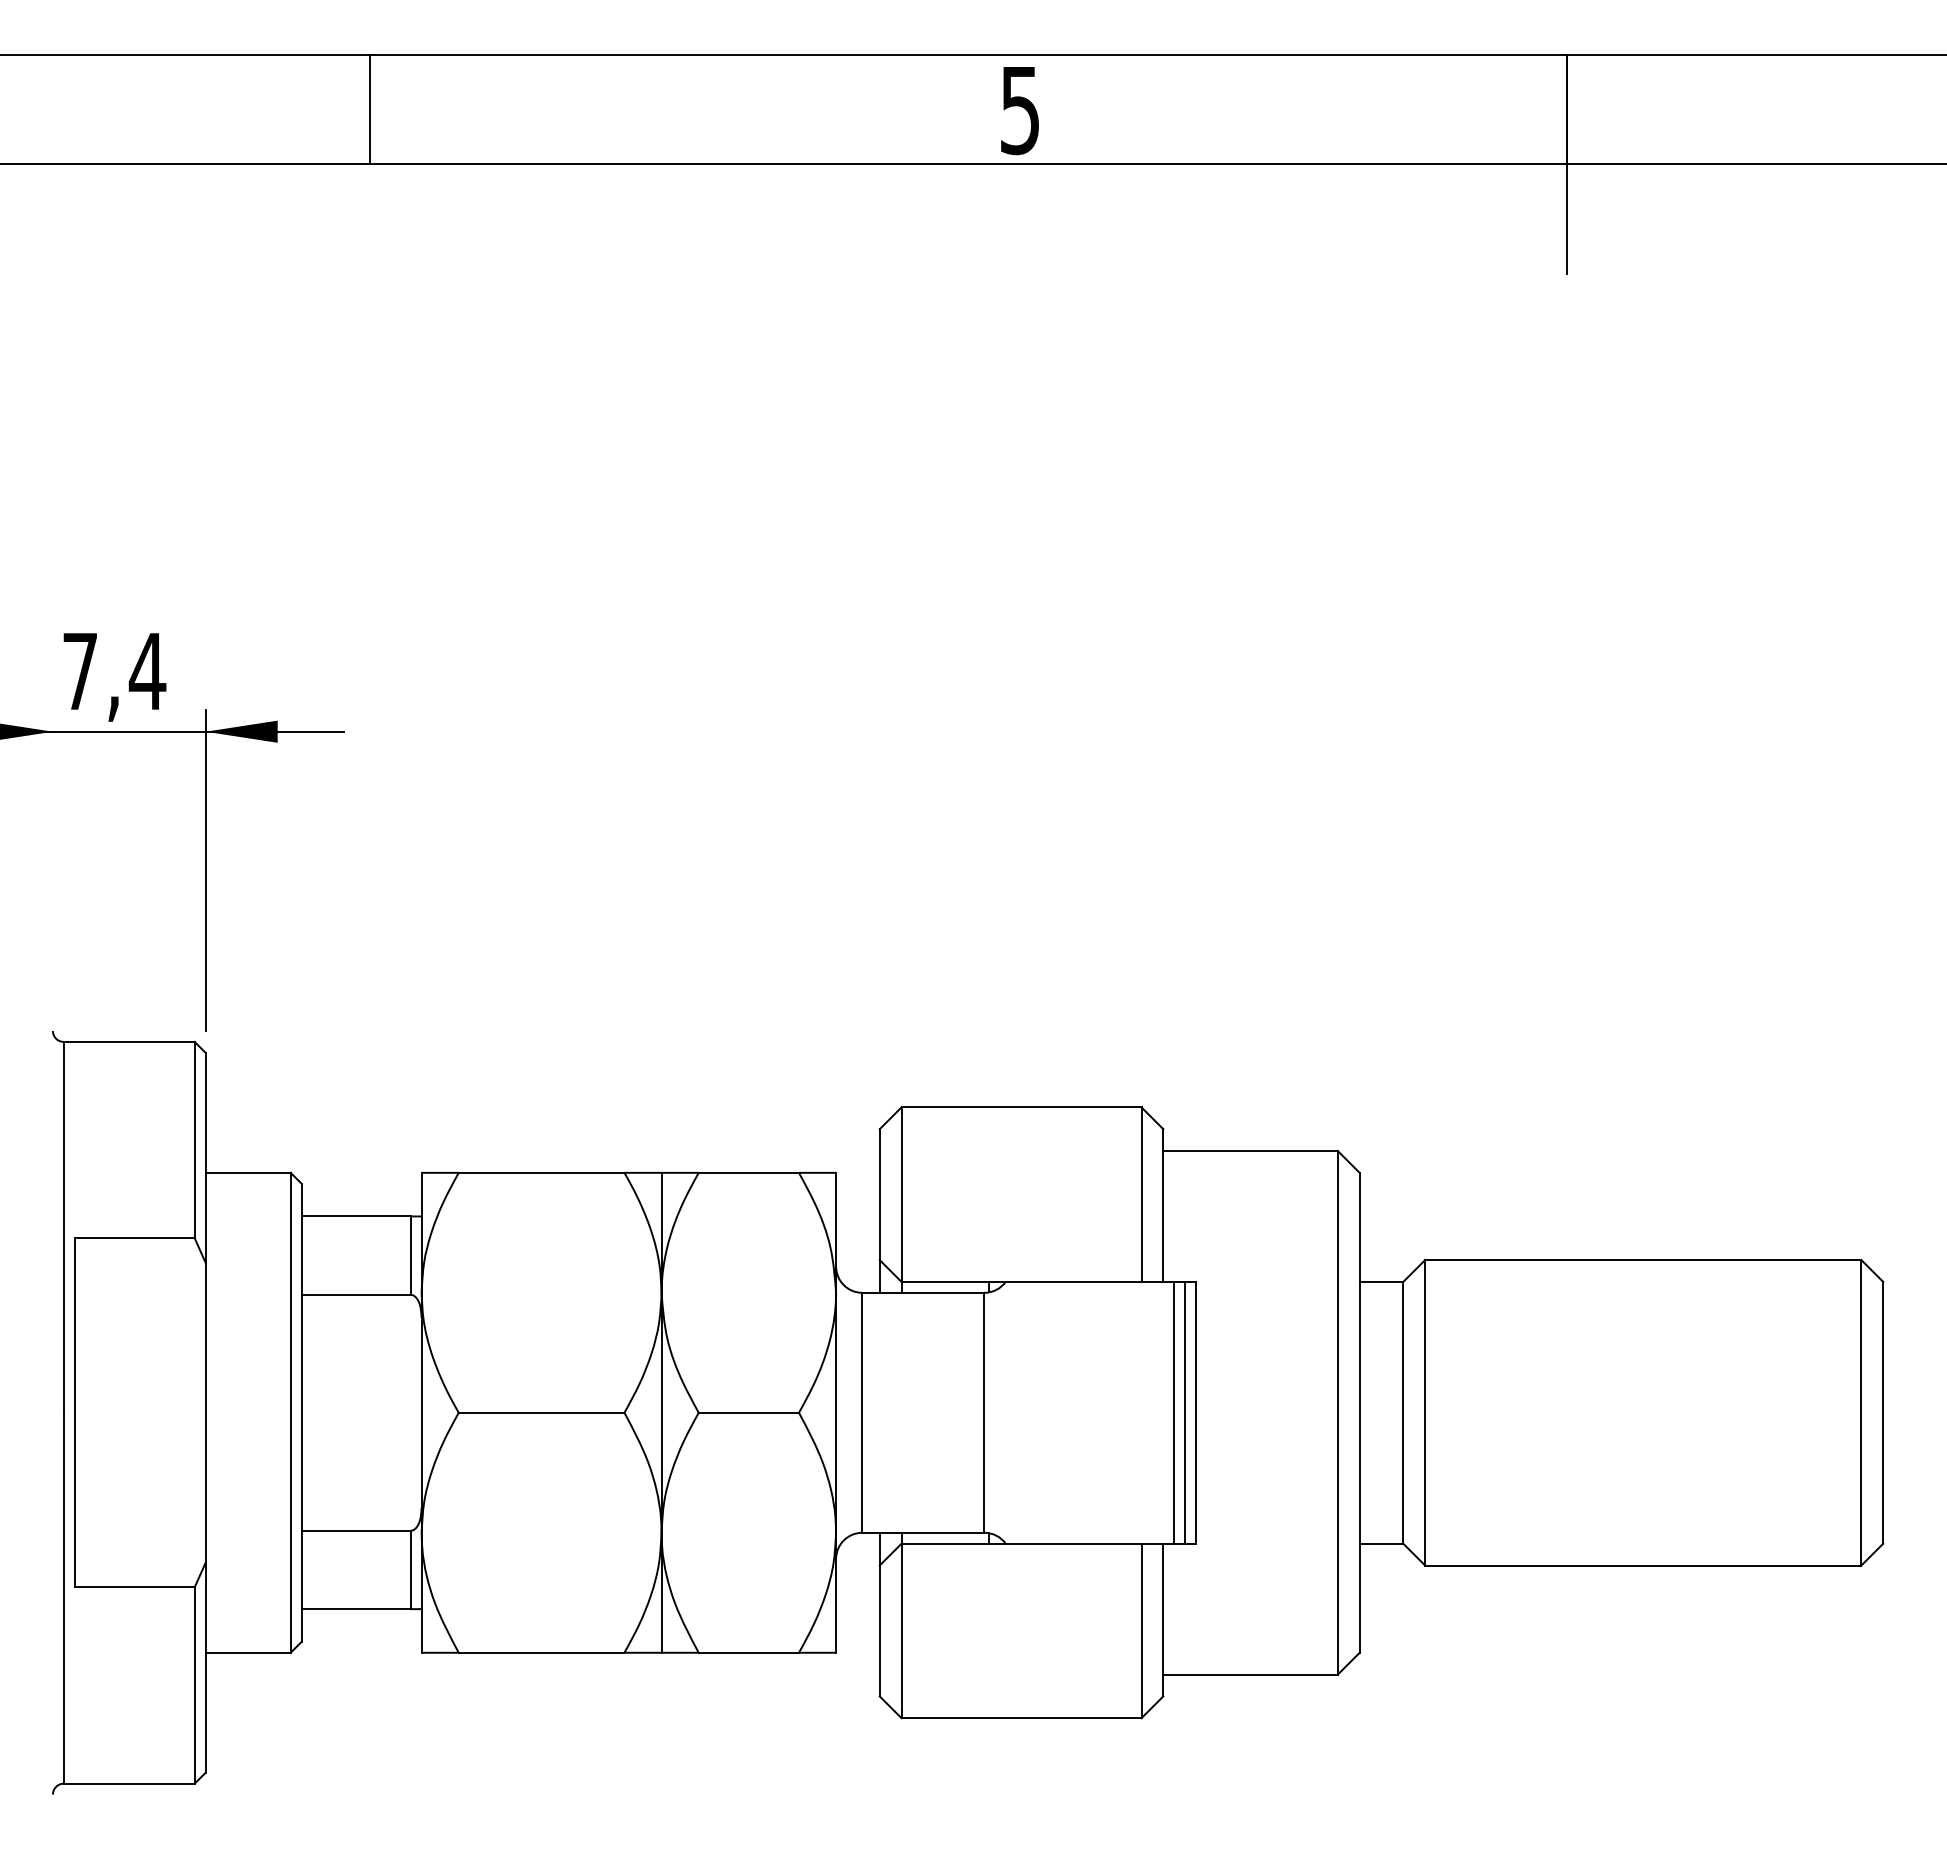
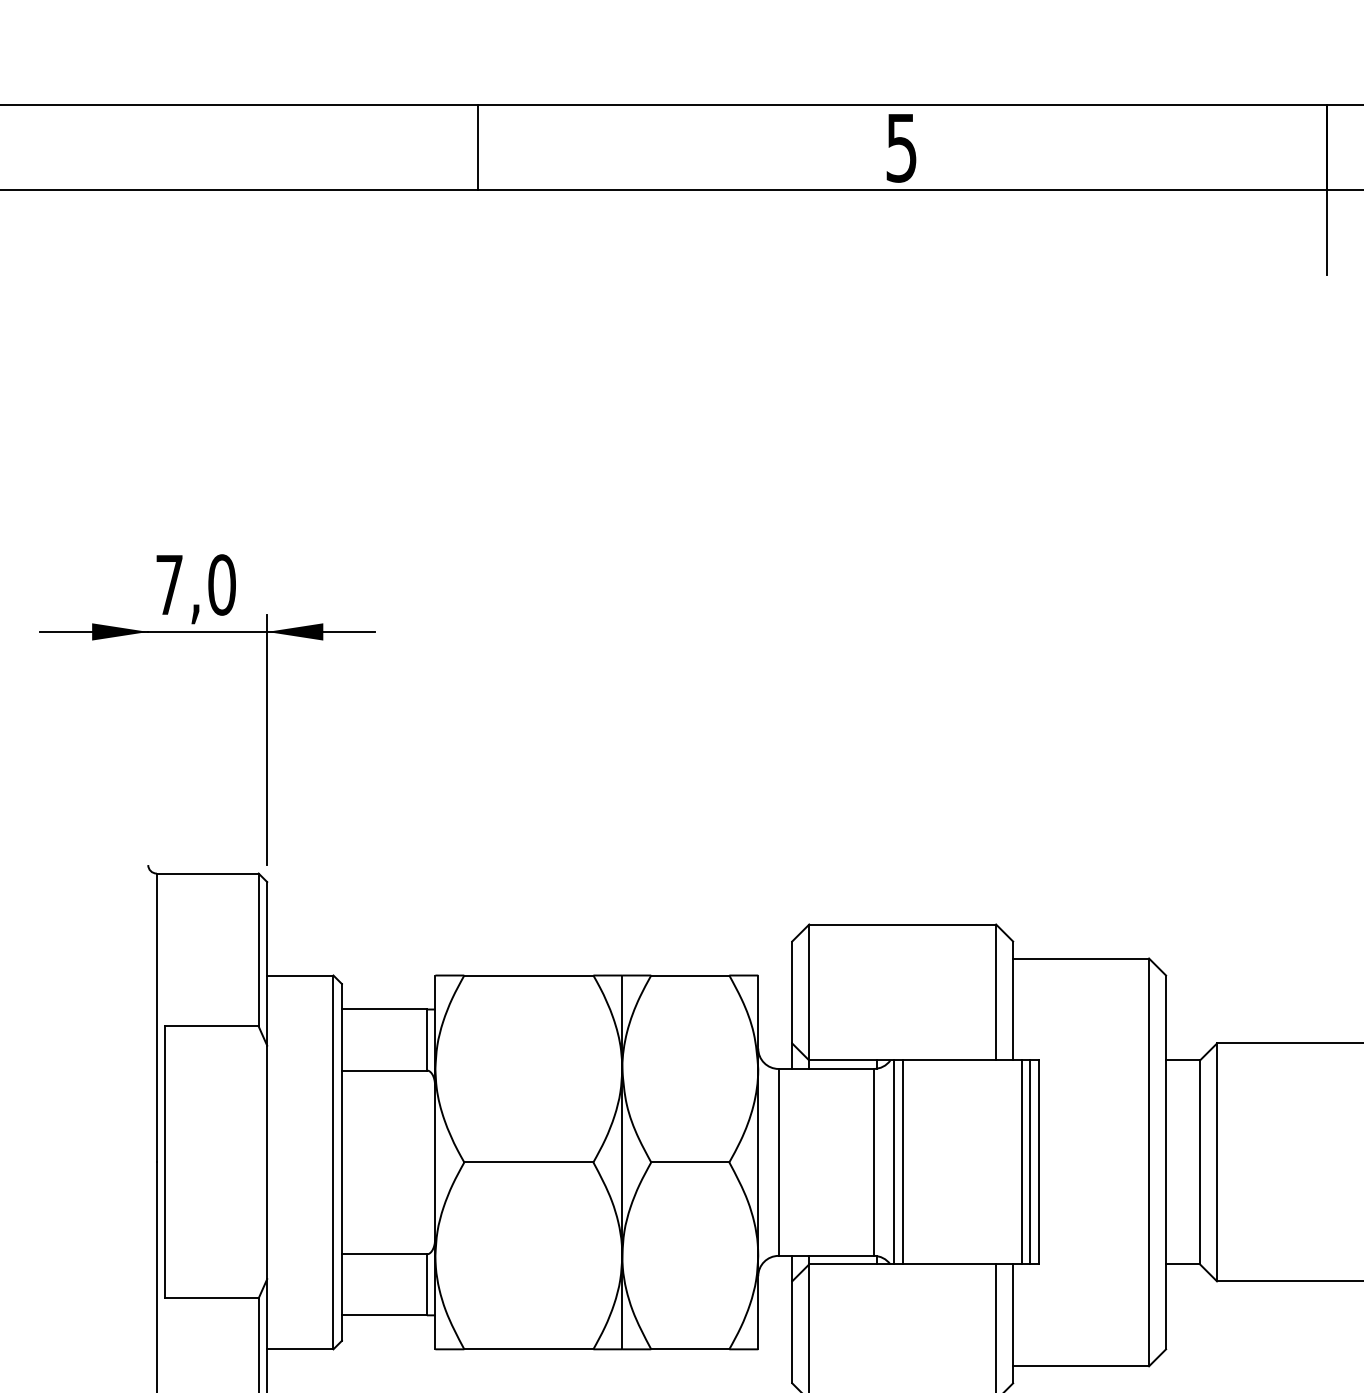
line: (369, 109) -> (477, 147), moved
text: (147, 671) -> (221, 585), 7,4 -> 7,0
line: (1010, 1412) -> (894, 1162), added
line: (1021, 1412) -> (902, 1162), added

